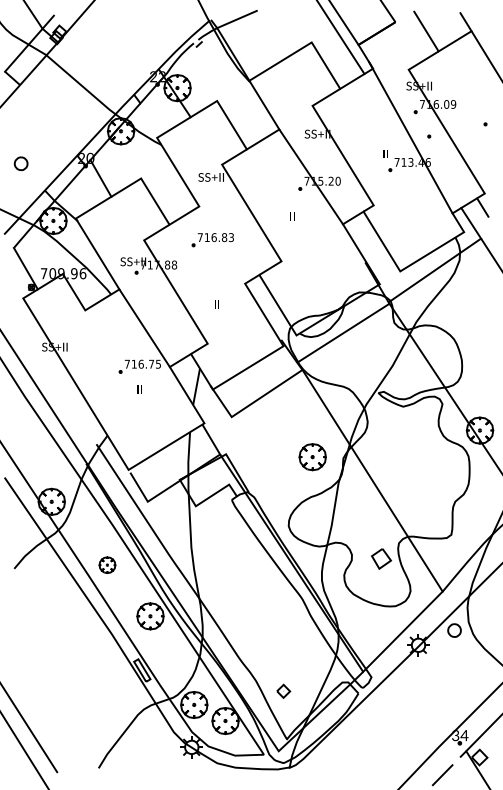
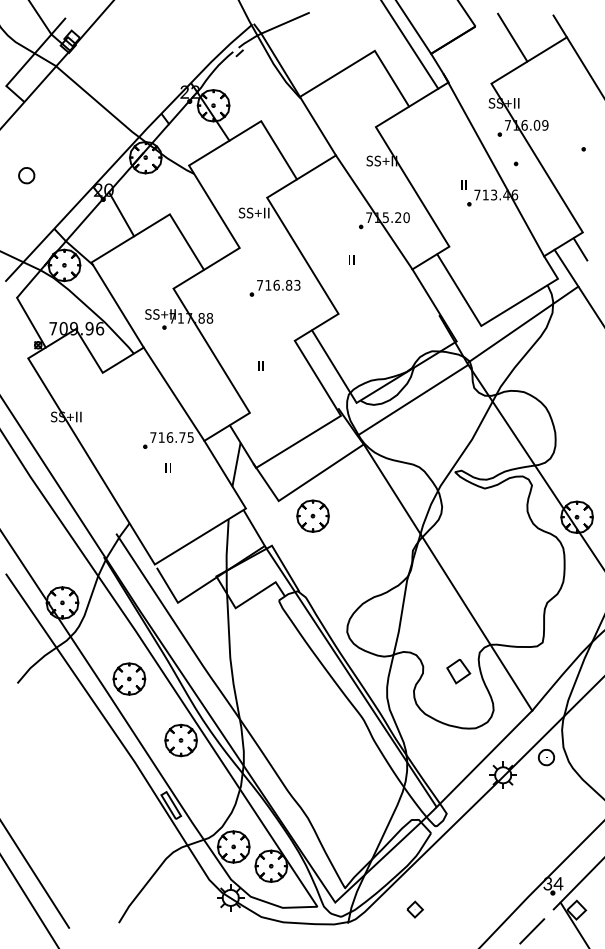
part: (20, 163) -> (26, 175), moved
part: (212, 240) -> (274, 288), moved
part: (312, 456) -> (312, 515), moved
part: (107, 564) -> (129, 678), size x1.67
part: (283, 691) -> (414, 909), moved

